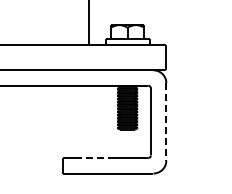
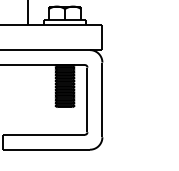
line: (166, 121) -> (102, 99), dashed -> solid
line: (95, 158) -> (34, 135), dashed -> solid

